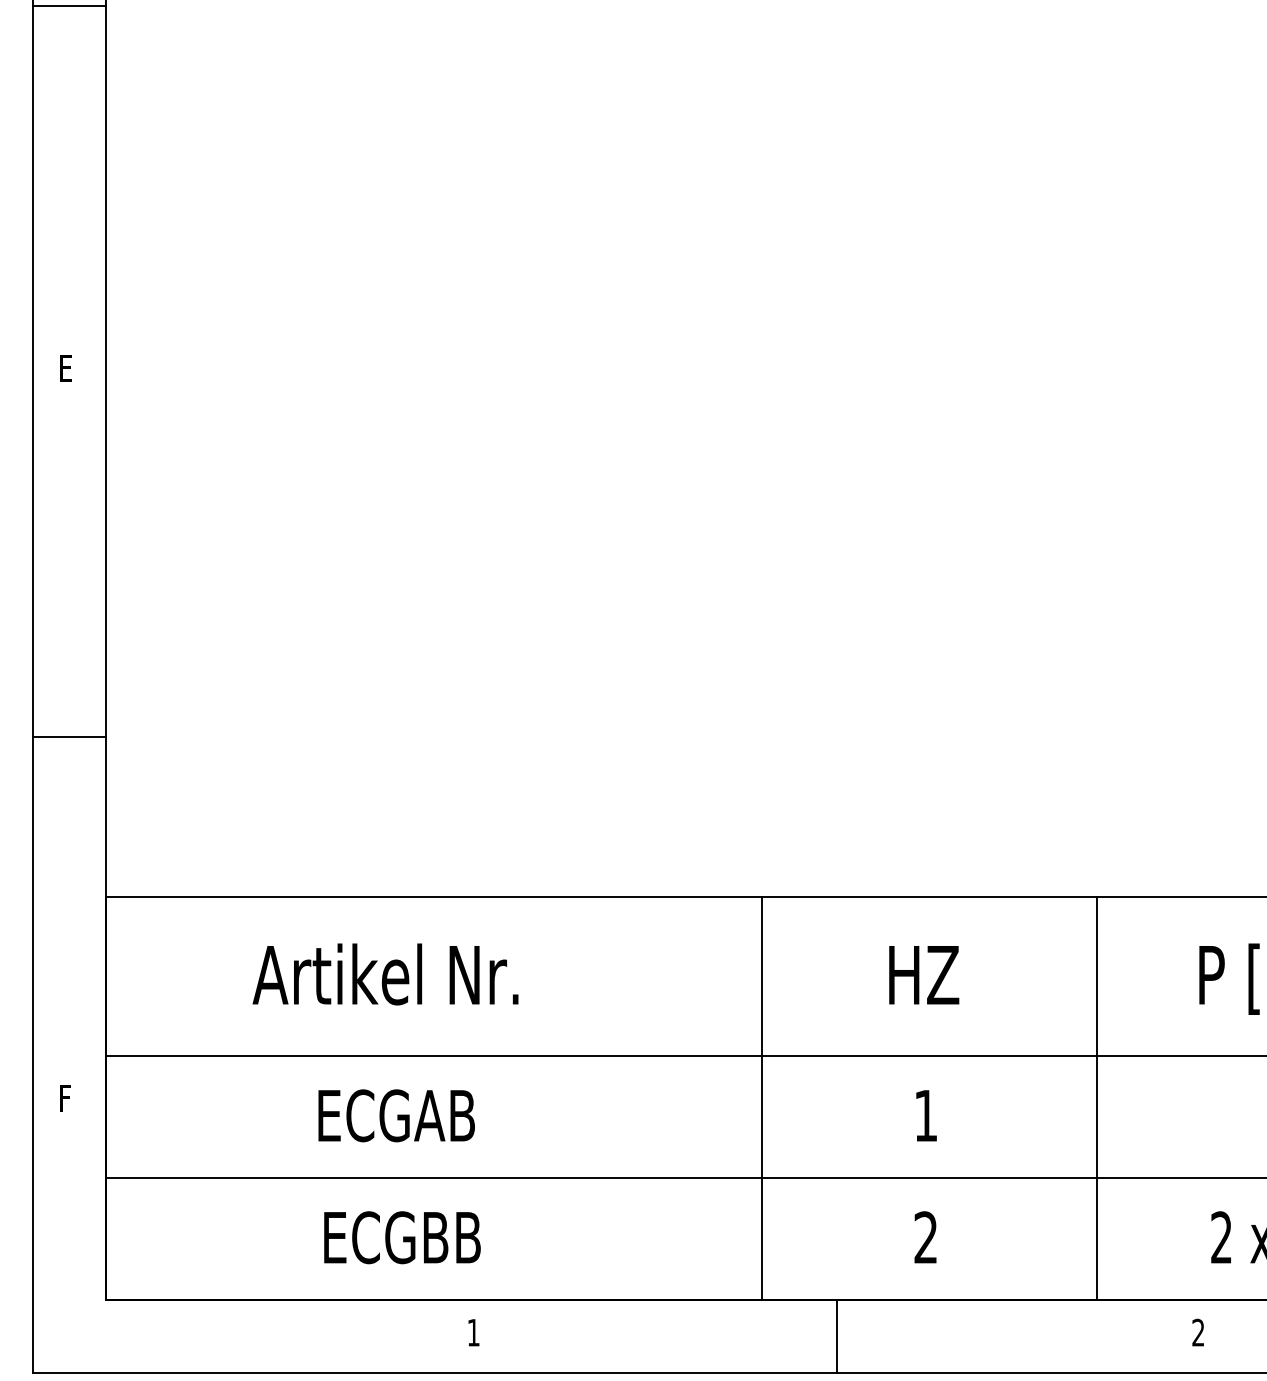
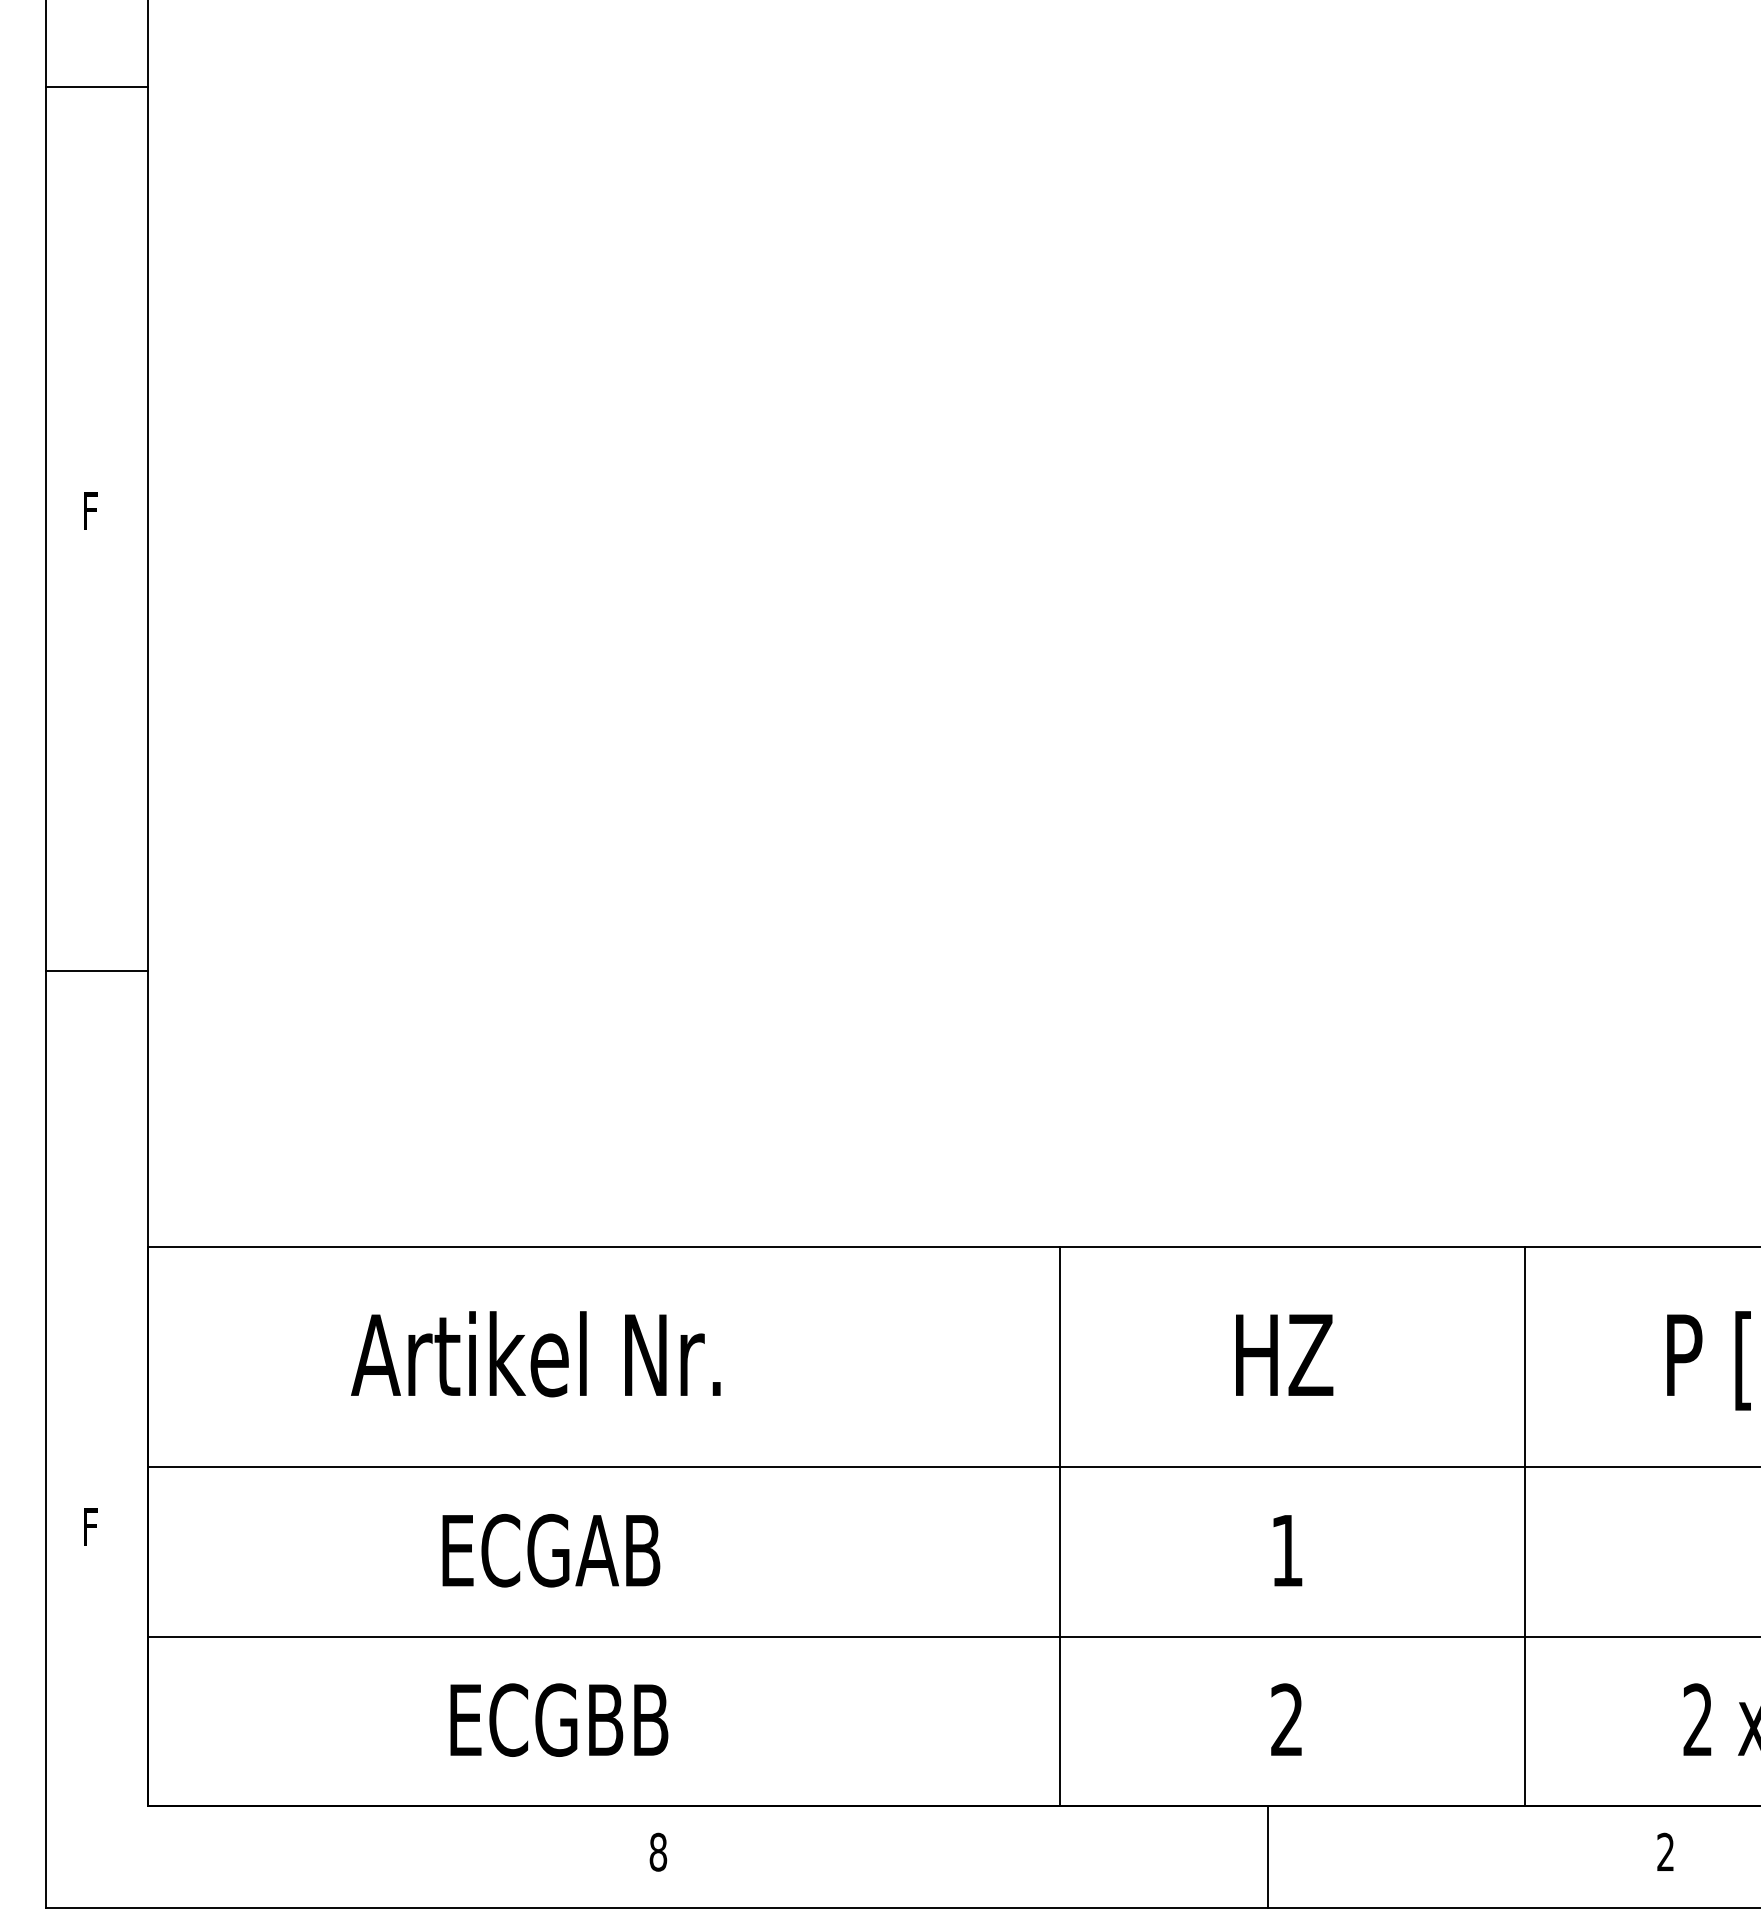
line: (69, 6) -> (96, 87), moved
text: (67, 367) -> (93, 510), E -> F
line: (69, 737) -> (96, 971), moved
text: (473, 1332) -> (658, 1851), 1 -> 8
line: (837, 1335) -> (1267, 1856), moved

